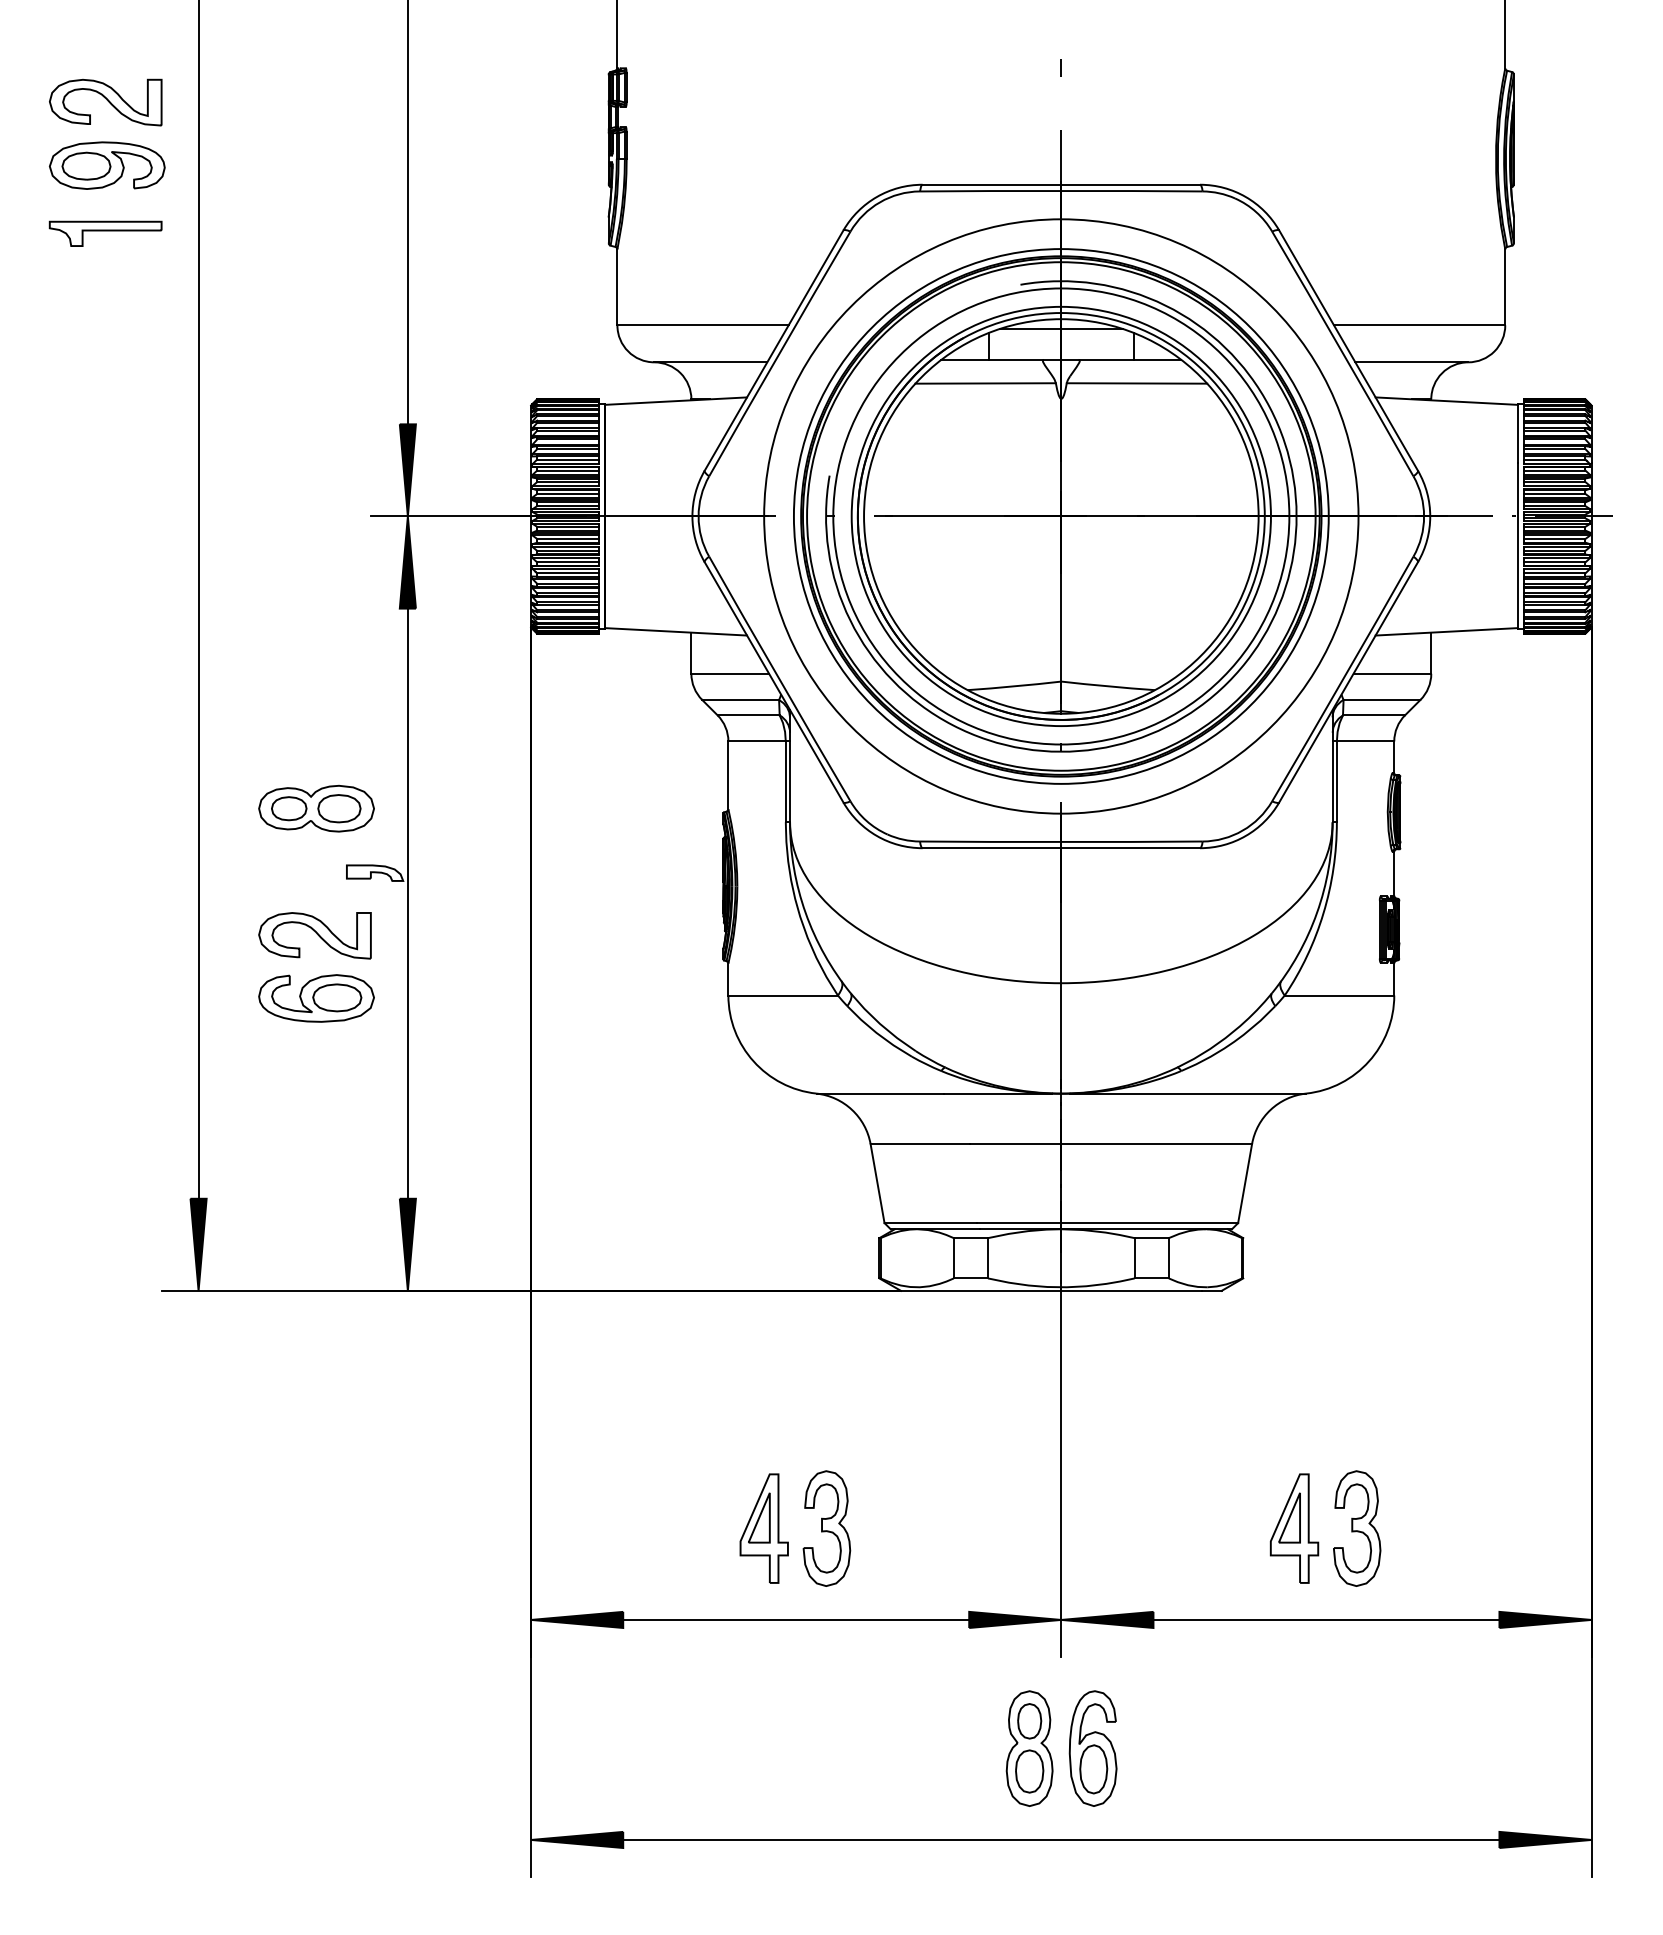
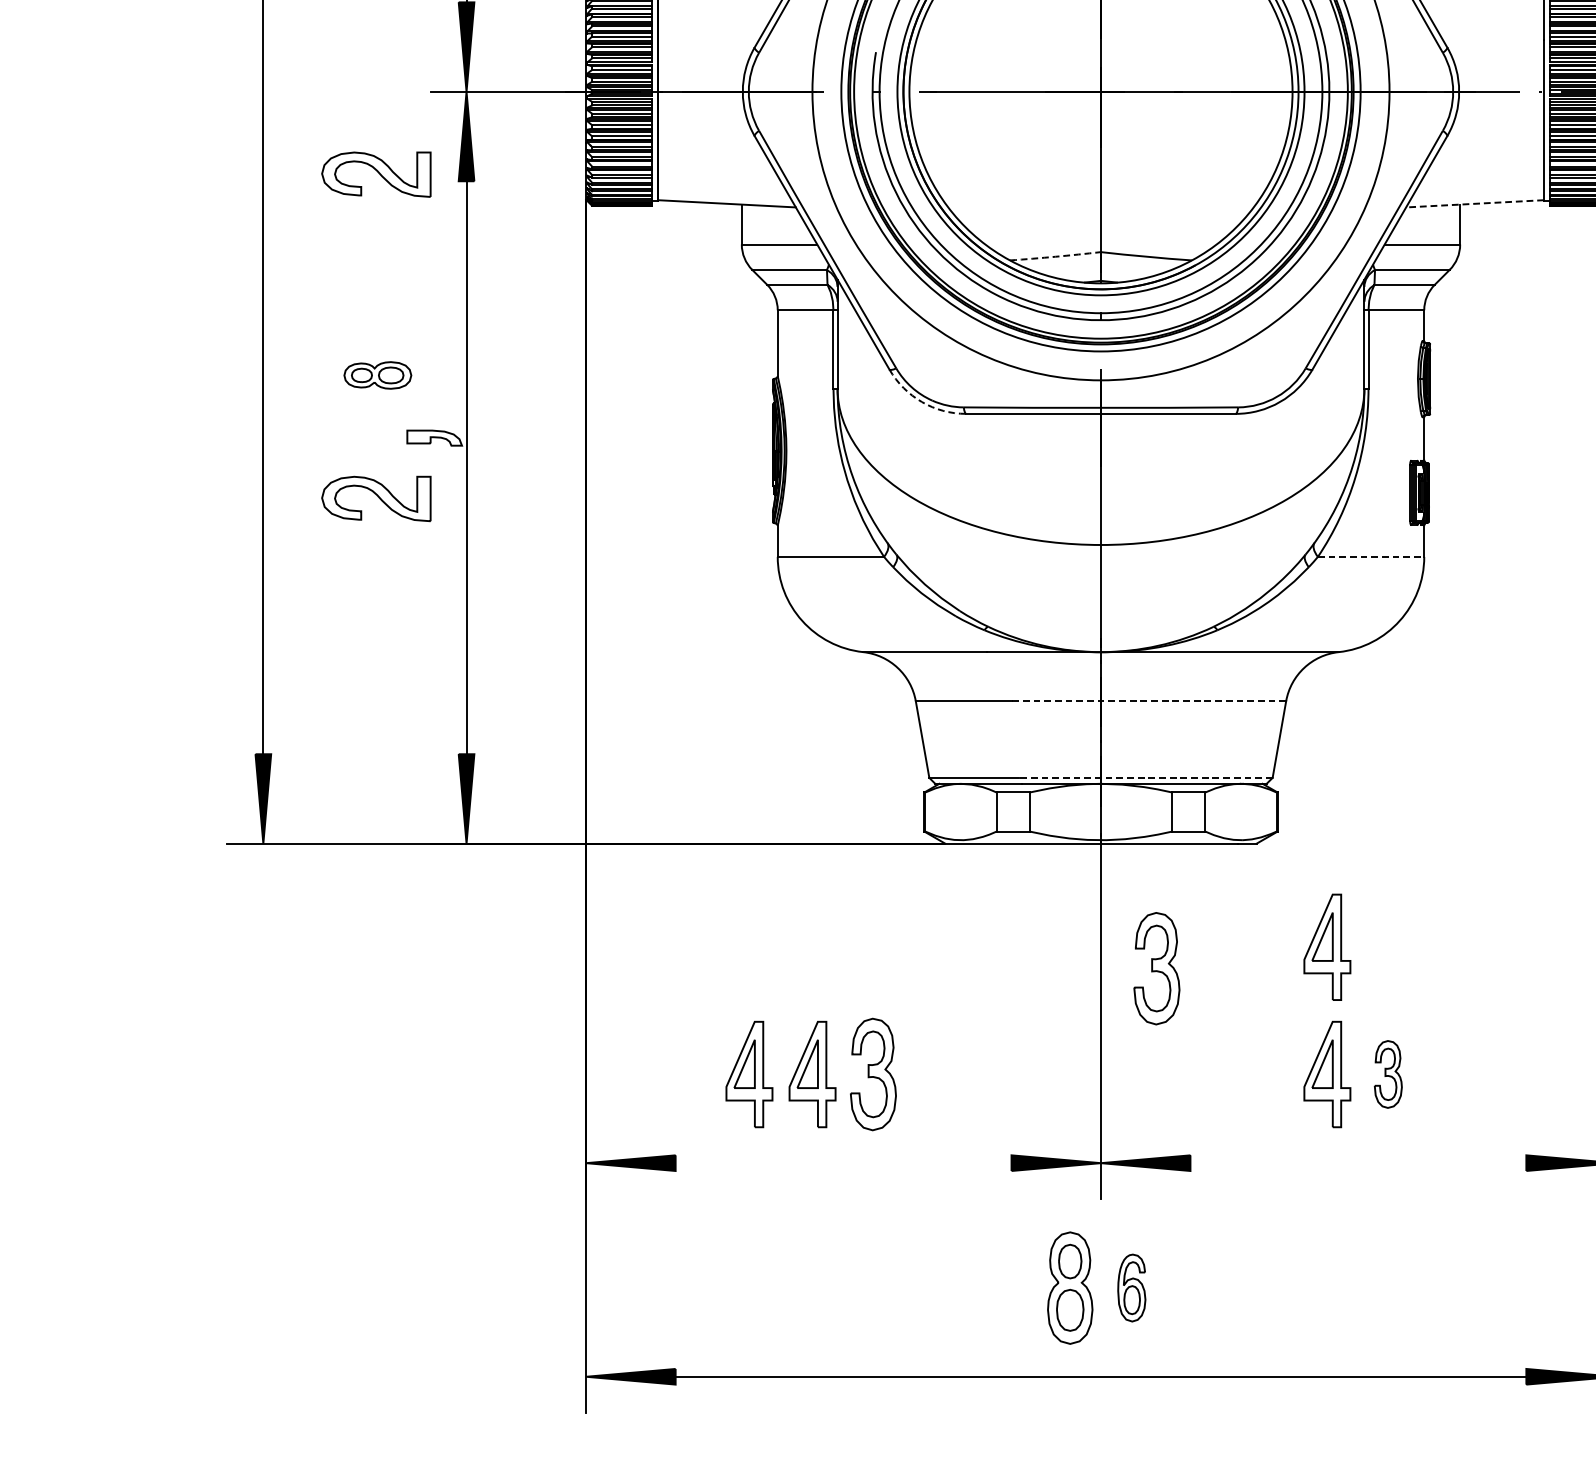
part: (314, 601) -> (375, 174), added
line: (1446, 631) -> (1474, 203), solid -> dashed
arc: (1014, 686) -> (1055, 256), solid -> dashed
part: (316, 808) -> (377, 375), size x0.6
arc: (876, 835) -> (921, 401), solid -> dashed
line: (1339, 995) -> (1371, 556), solid -> dashed
part: (316, 998) -> (377, 559), removed
line: (1111, 1144) -> (1149, 701), solid -> dashed
line: (1107, 1223) -> (1145, 778), solid -> dashed
part: (1294, 1397) -> (1327, 947), added
part: (1118, 1419) -> (1156, 968), added
part: (698, 1528) -> (748, 1074), added
part: (1357, 1528) -> (1388, 1074), size x0.6
line: (796, 1619) -> (843, 1162), removed
line: (1326, 1619) -> (1358, 1162), removed
part: (1092, 1748) -> (1131, 1287), size x0.6

